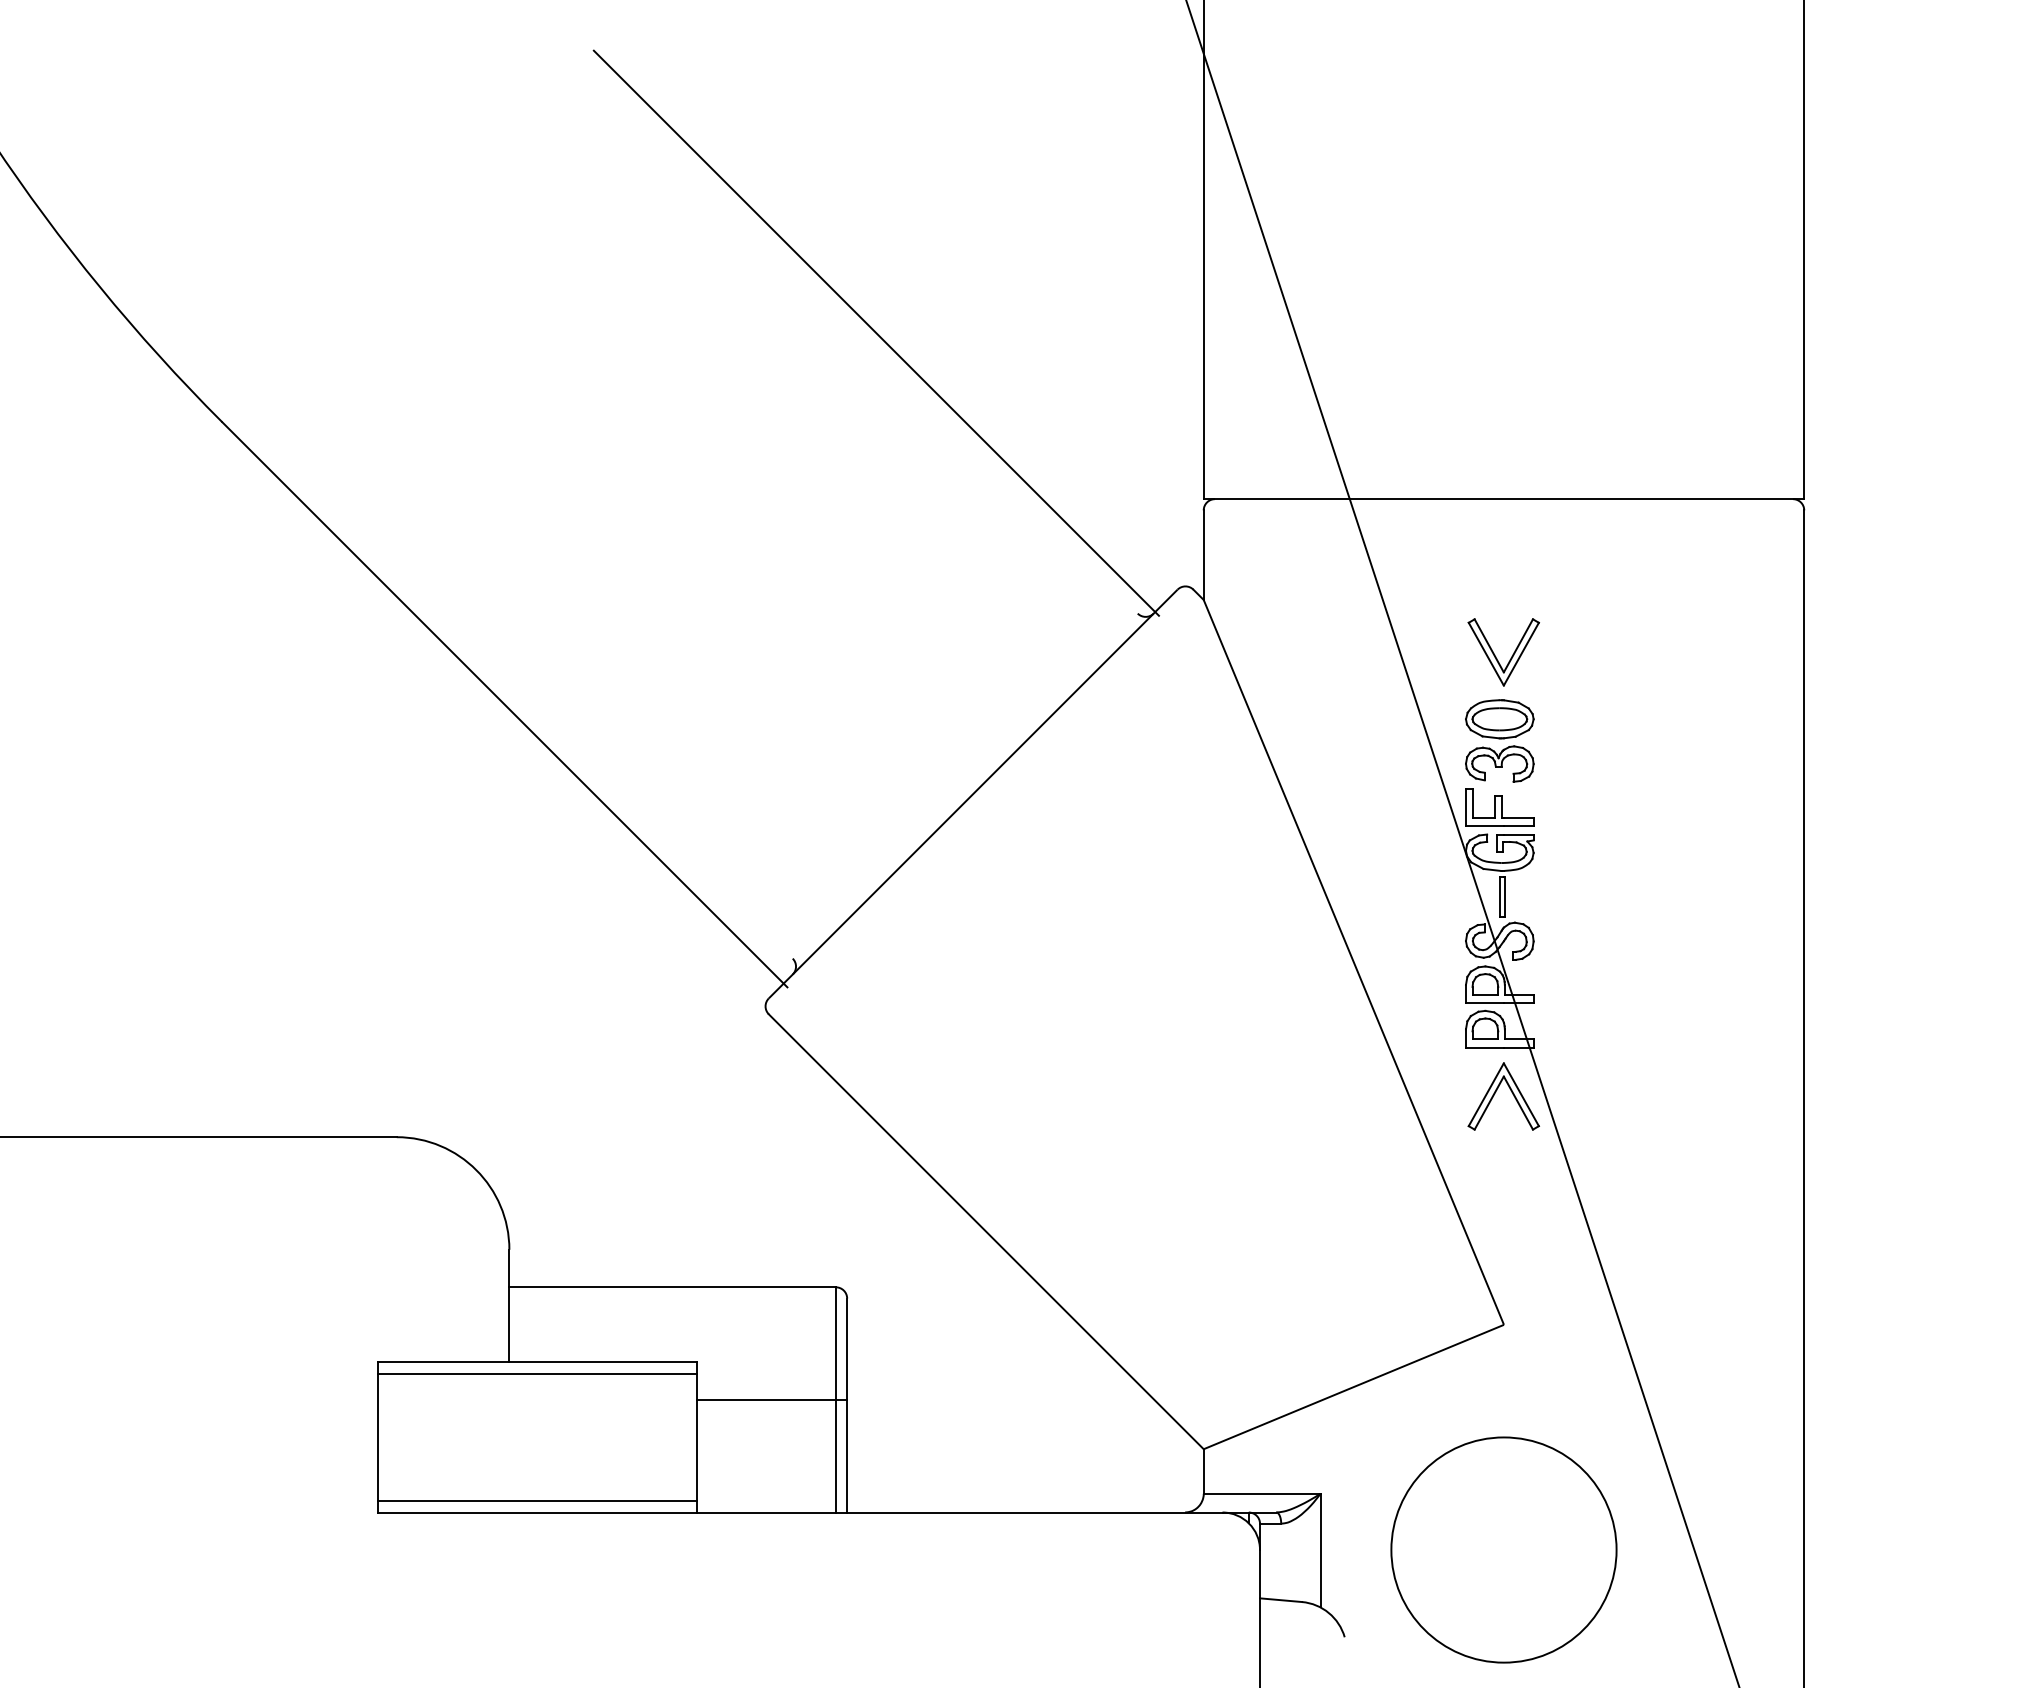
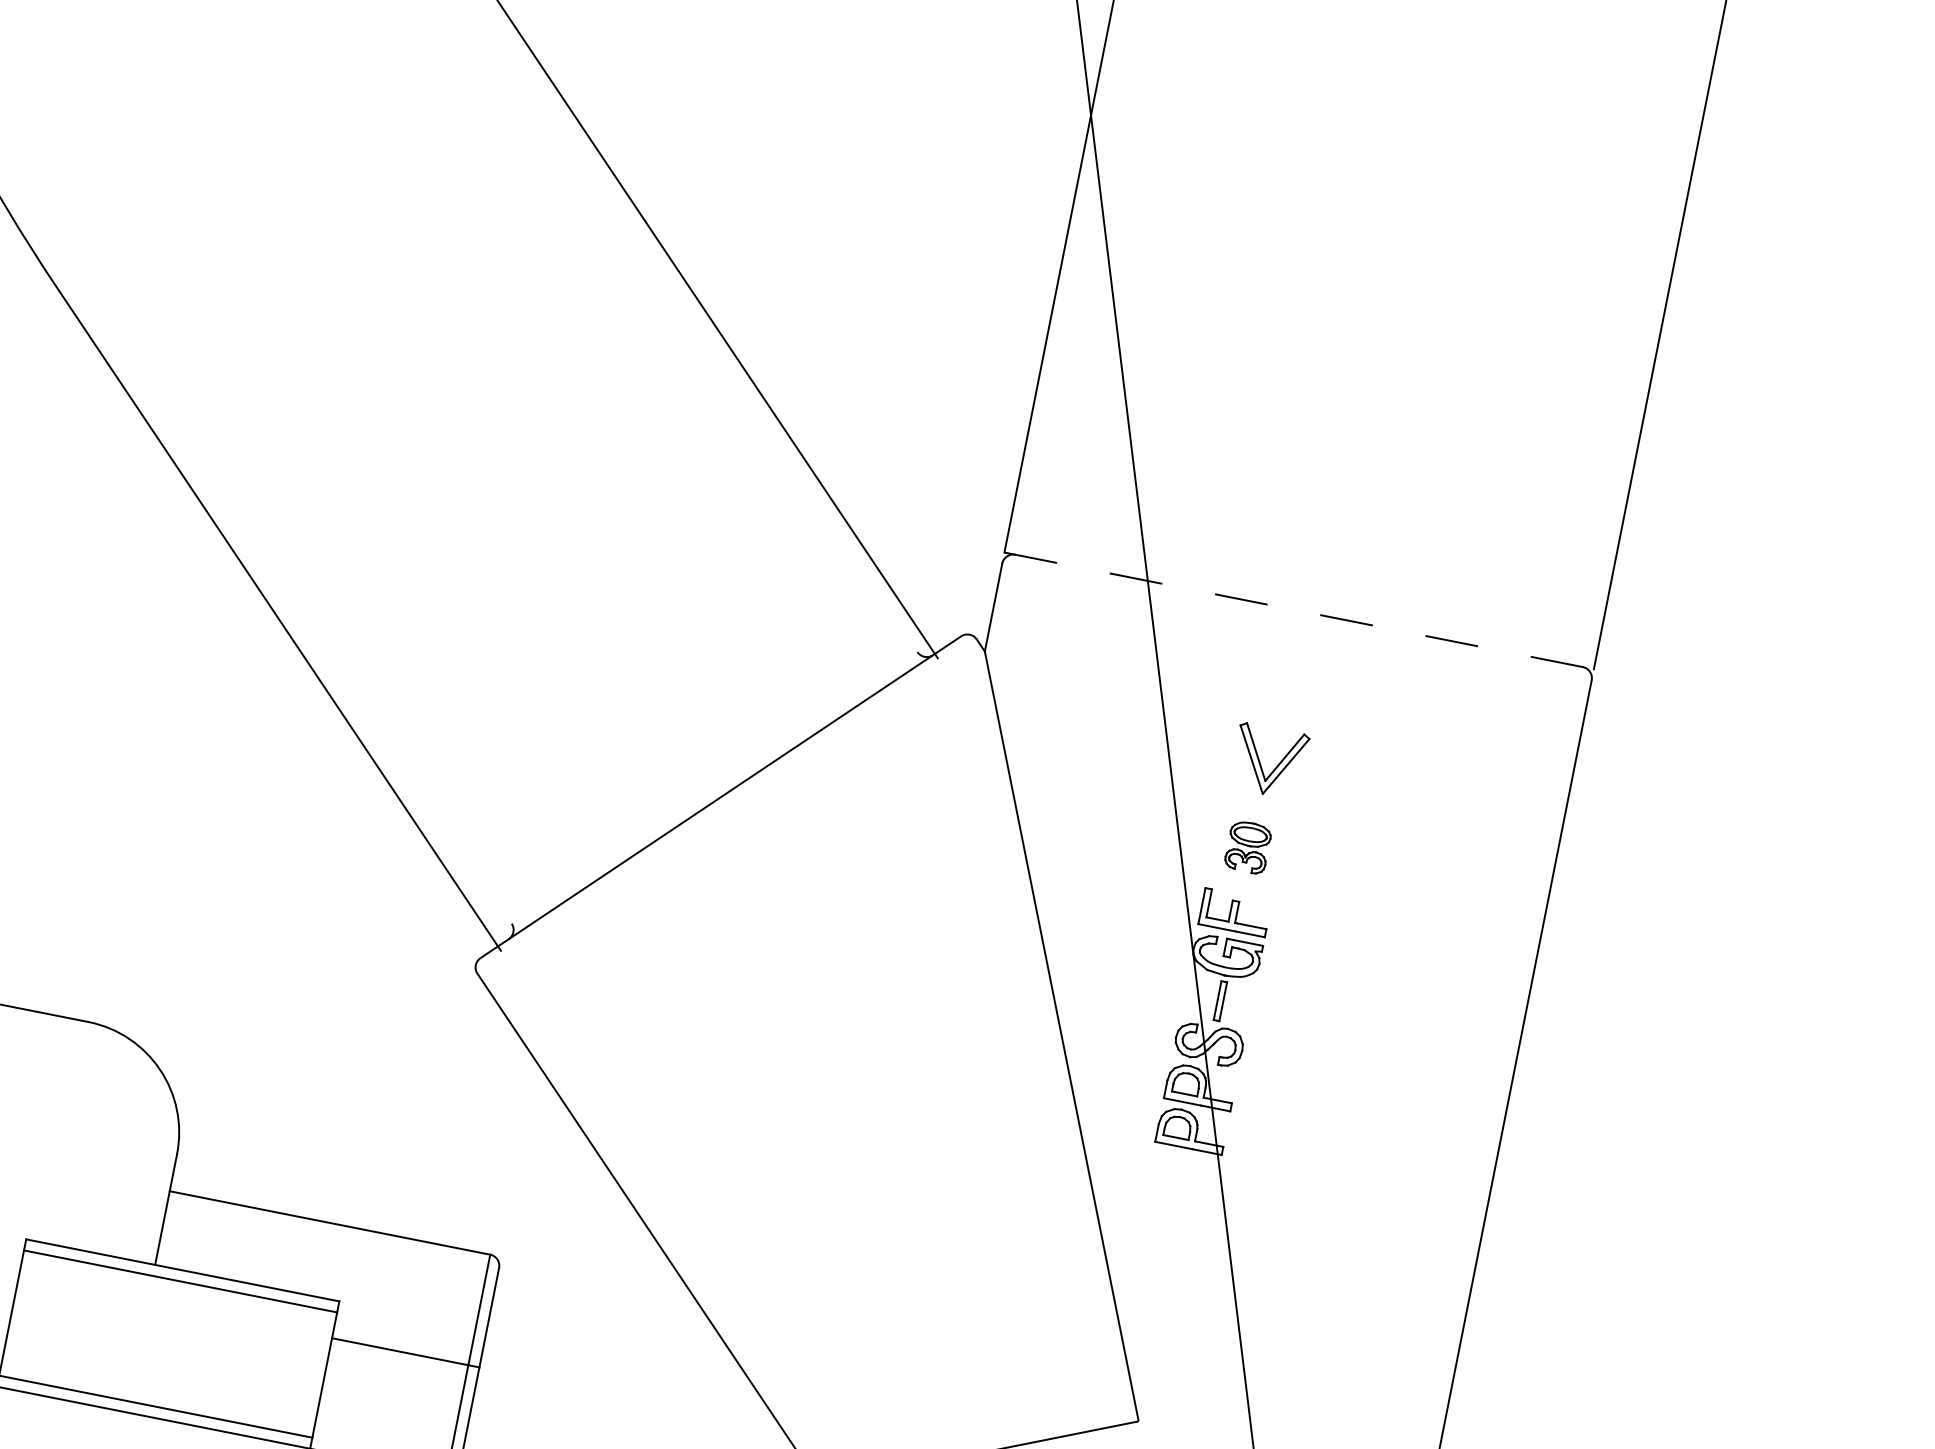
line: (1504, 499) -> (1299, 611), solid -> dashed
part: (1499, 740) -> (1247, 846), size x0.6
part: (1496, 1092) -> (1176, 1191), removed

